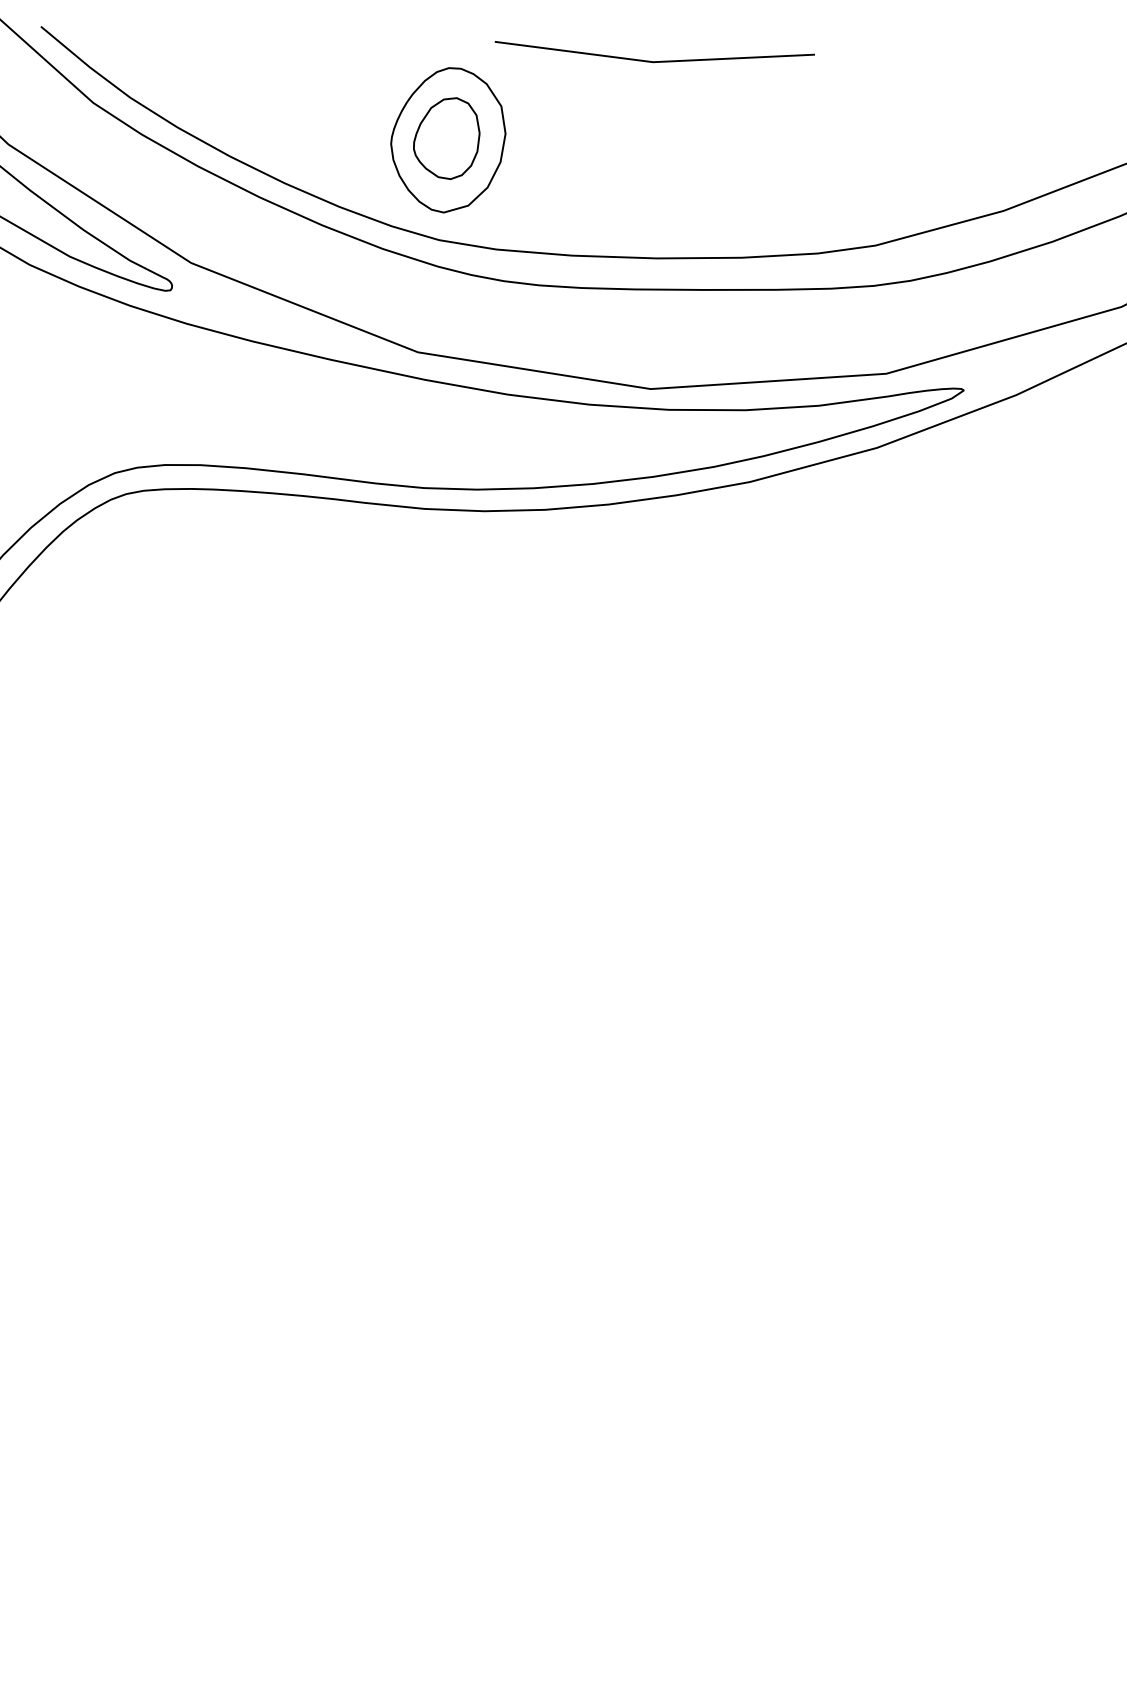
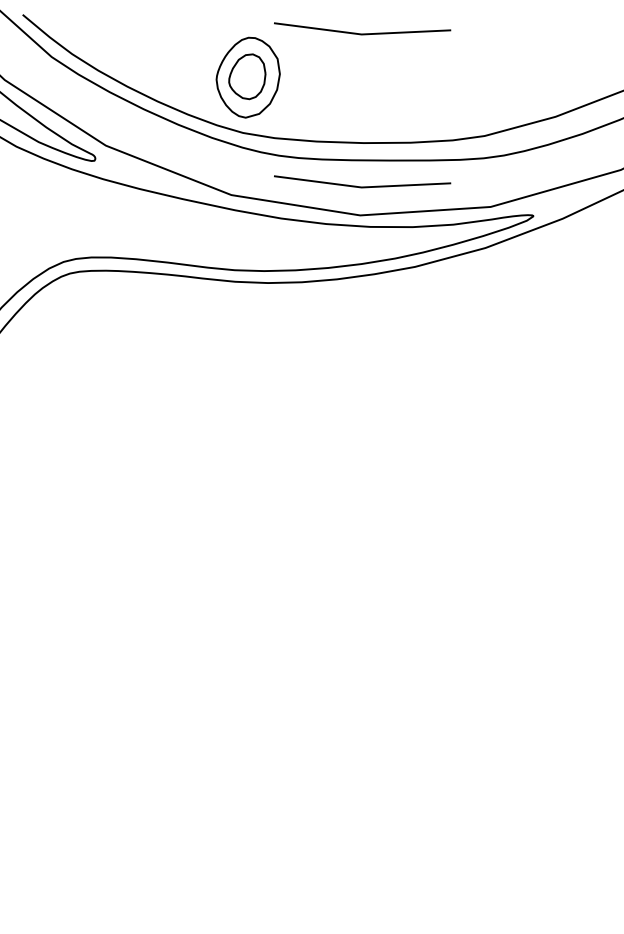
line: (654, 336) -> (362, 186), added

